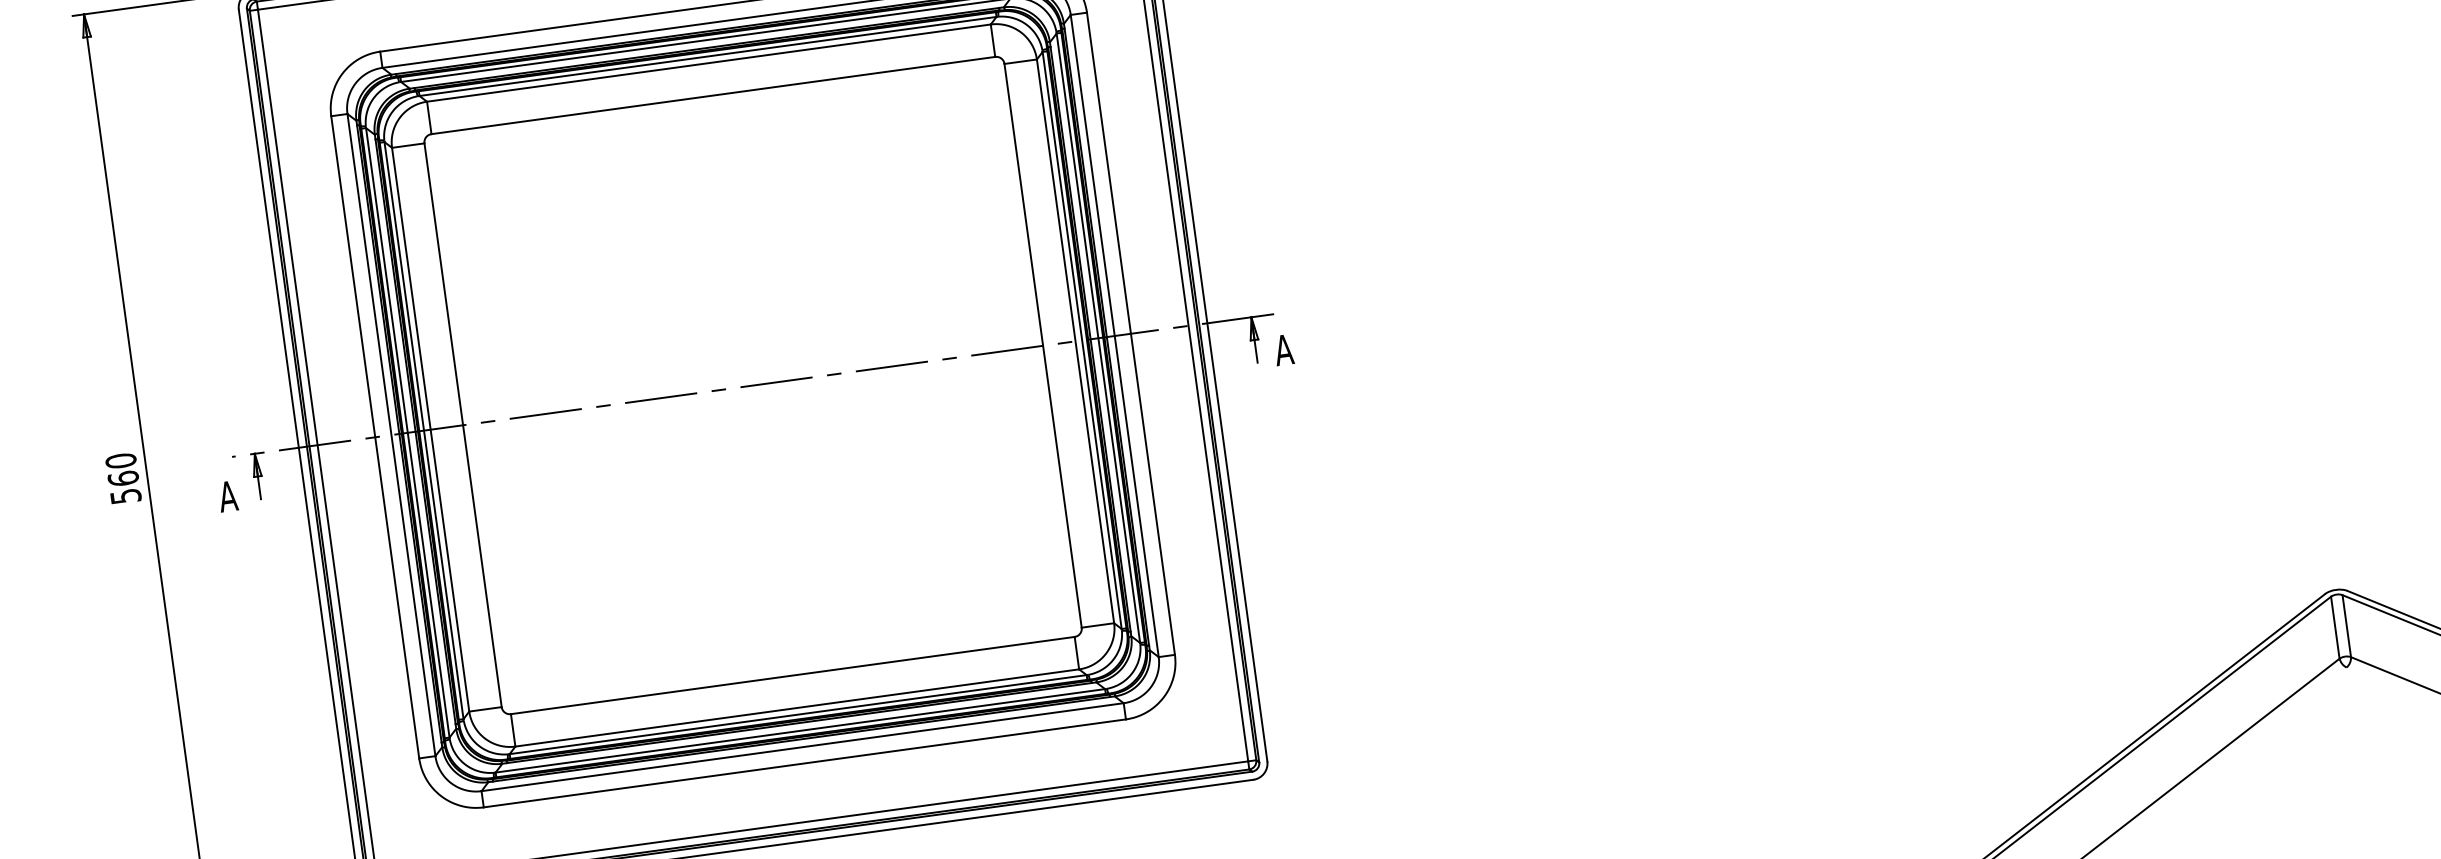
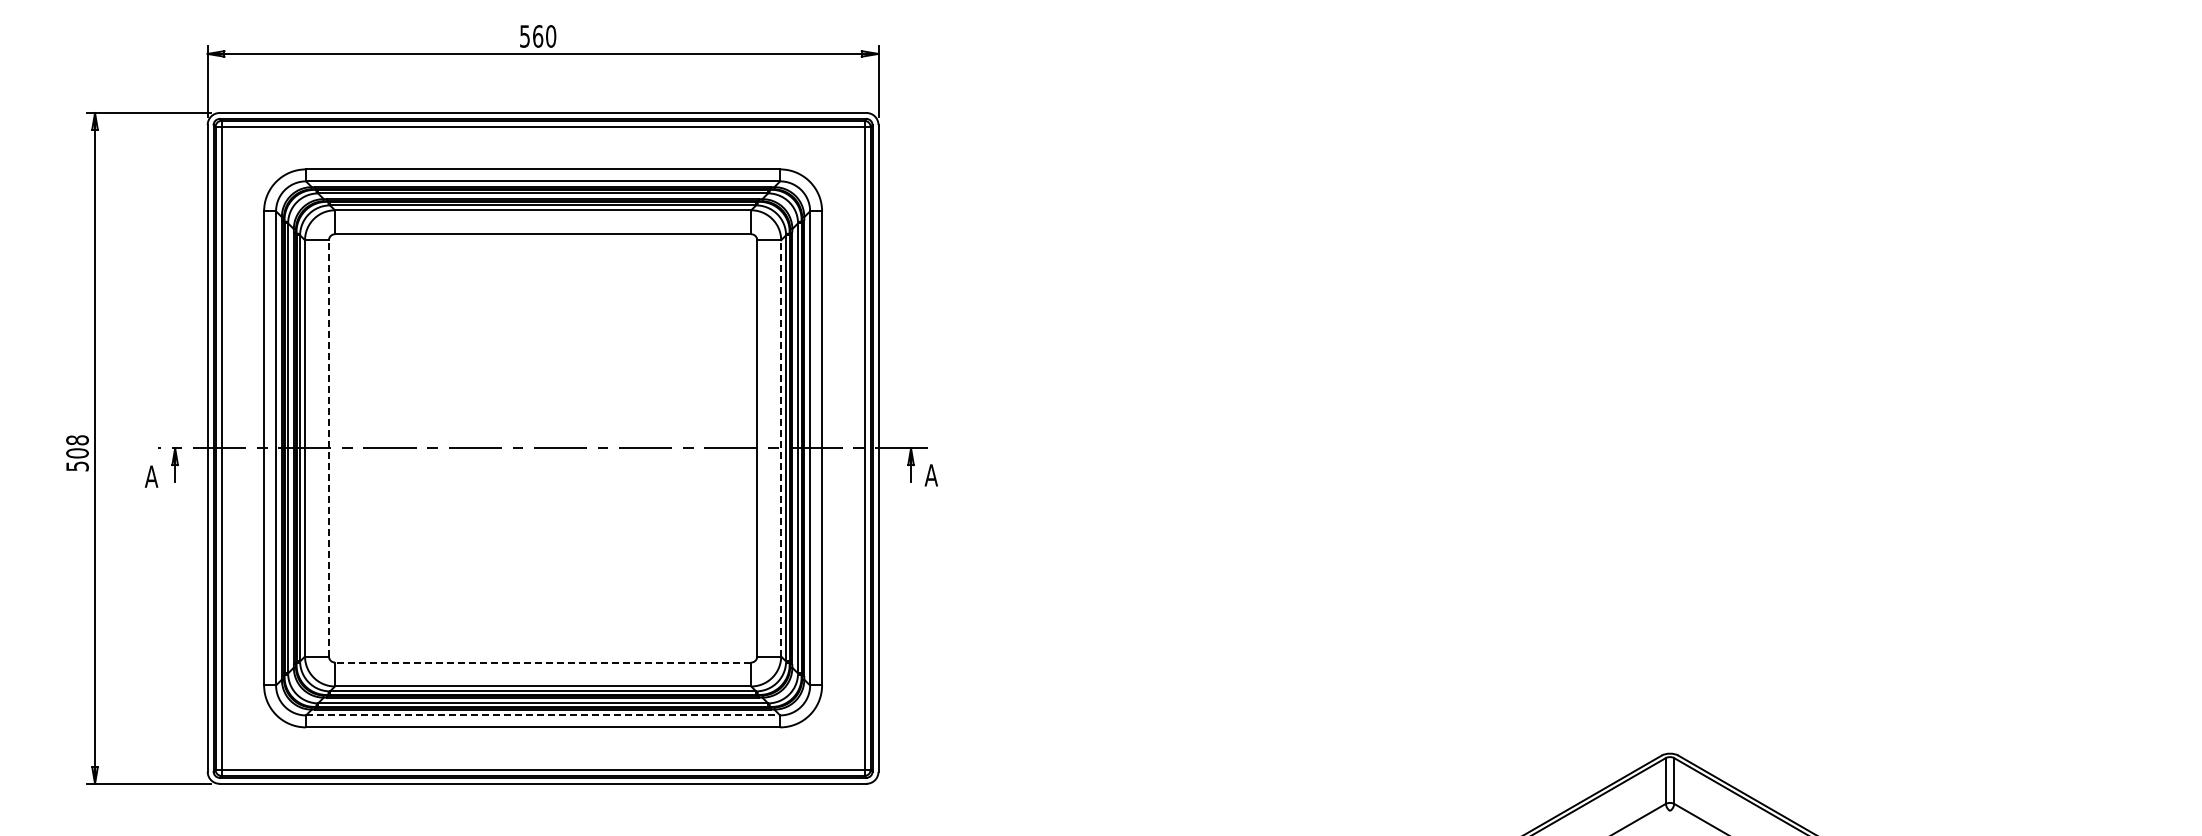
line: (1075, 340) -> (781, 447), solid -> dashed
line: (462, 424) -> (328, 447), solid -> dashed
text: (122, 469) -> (77, 446), 560 -> 508
line: (791, 675) -> (542, 662), solid -> dashed
line: (803, 747) -> (543, 715), solid -> dashed

